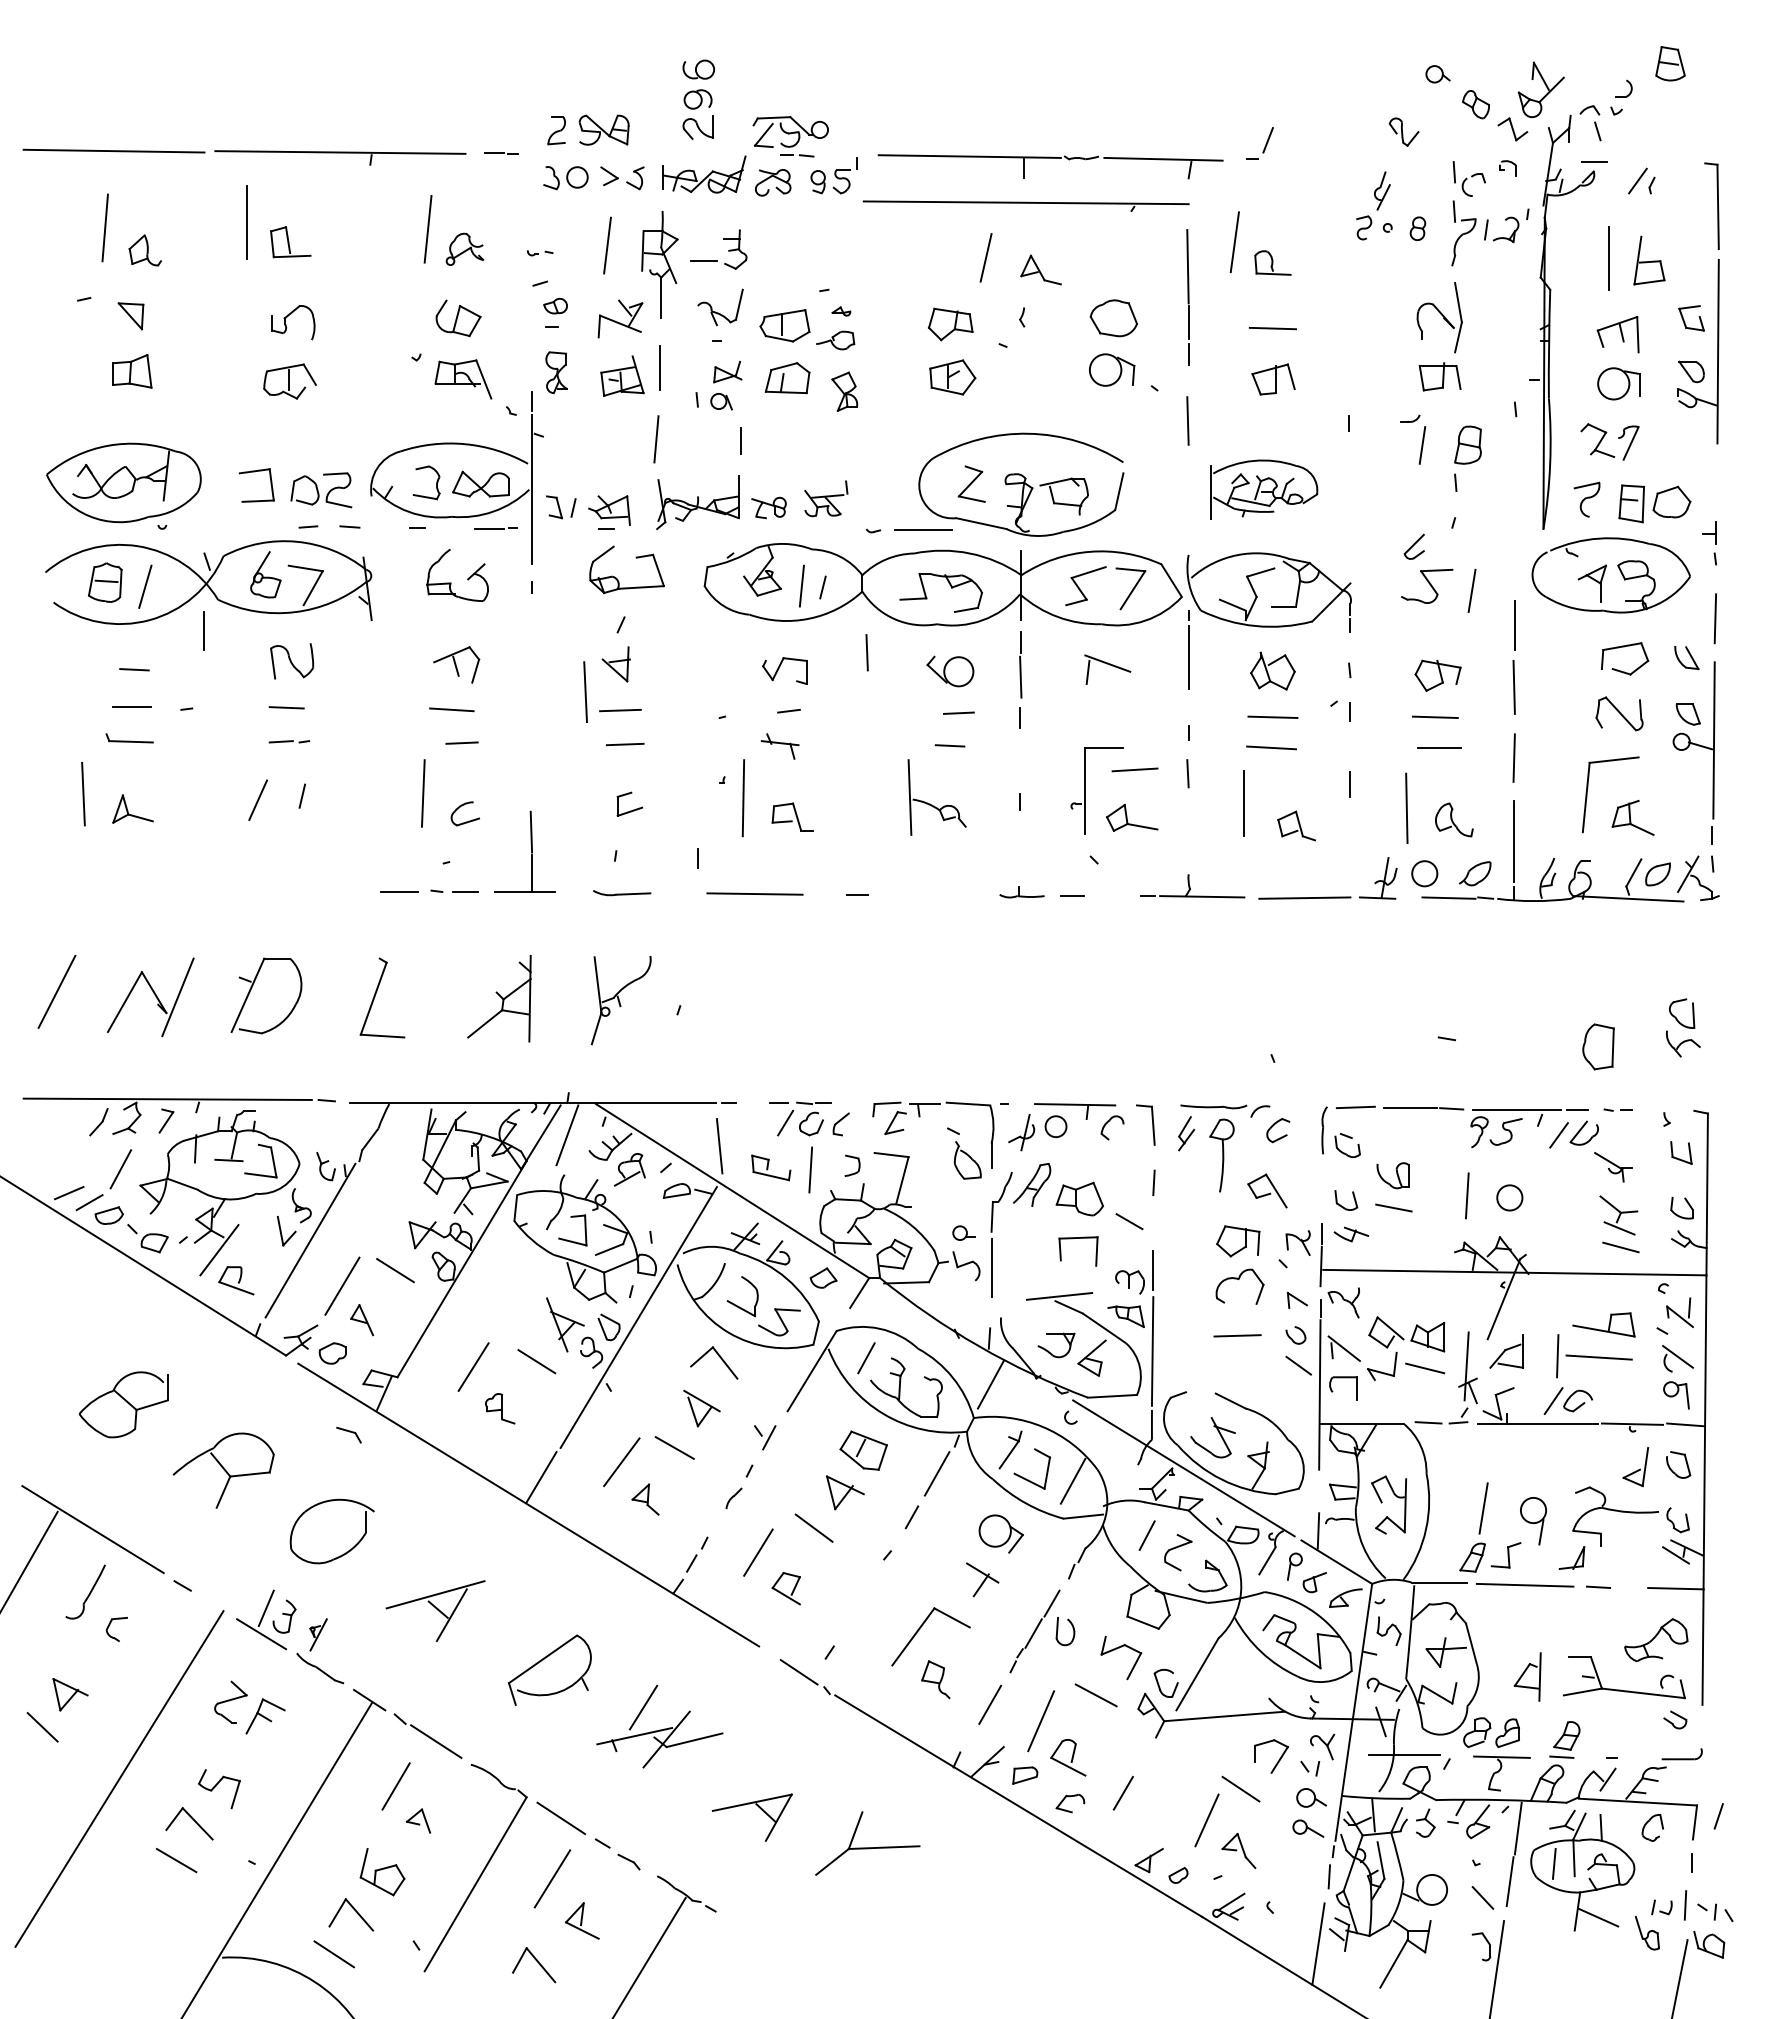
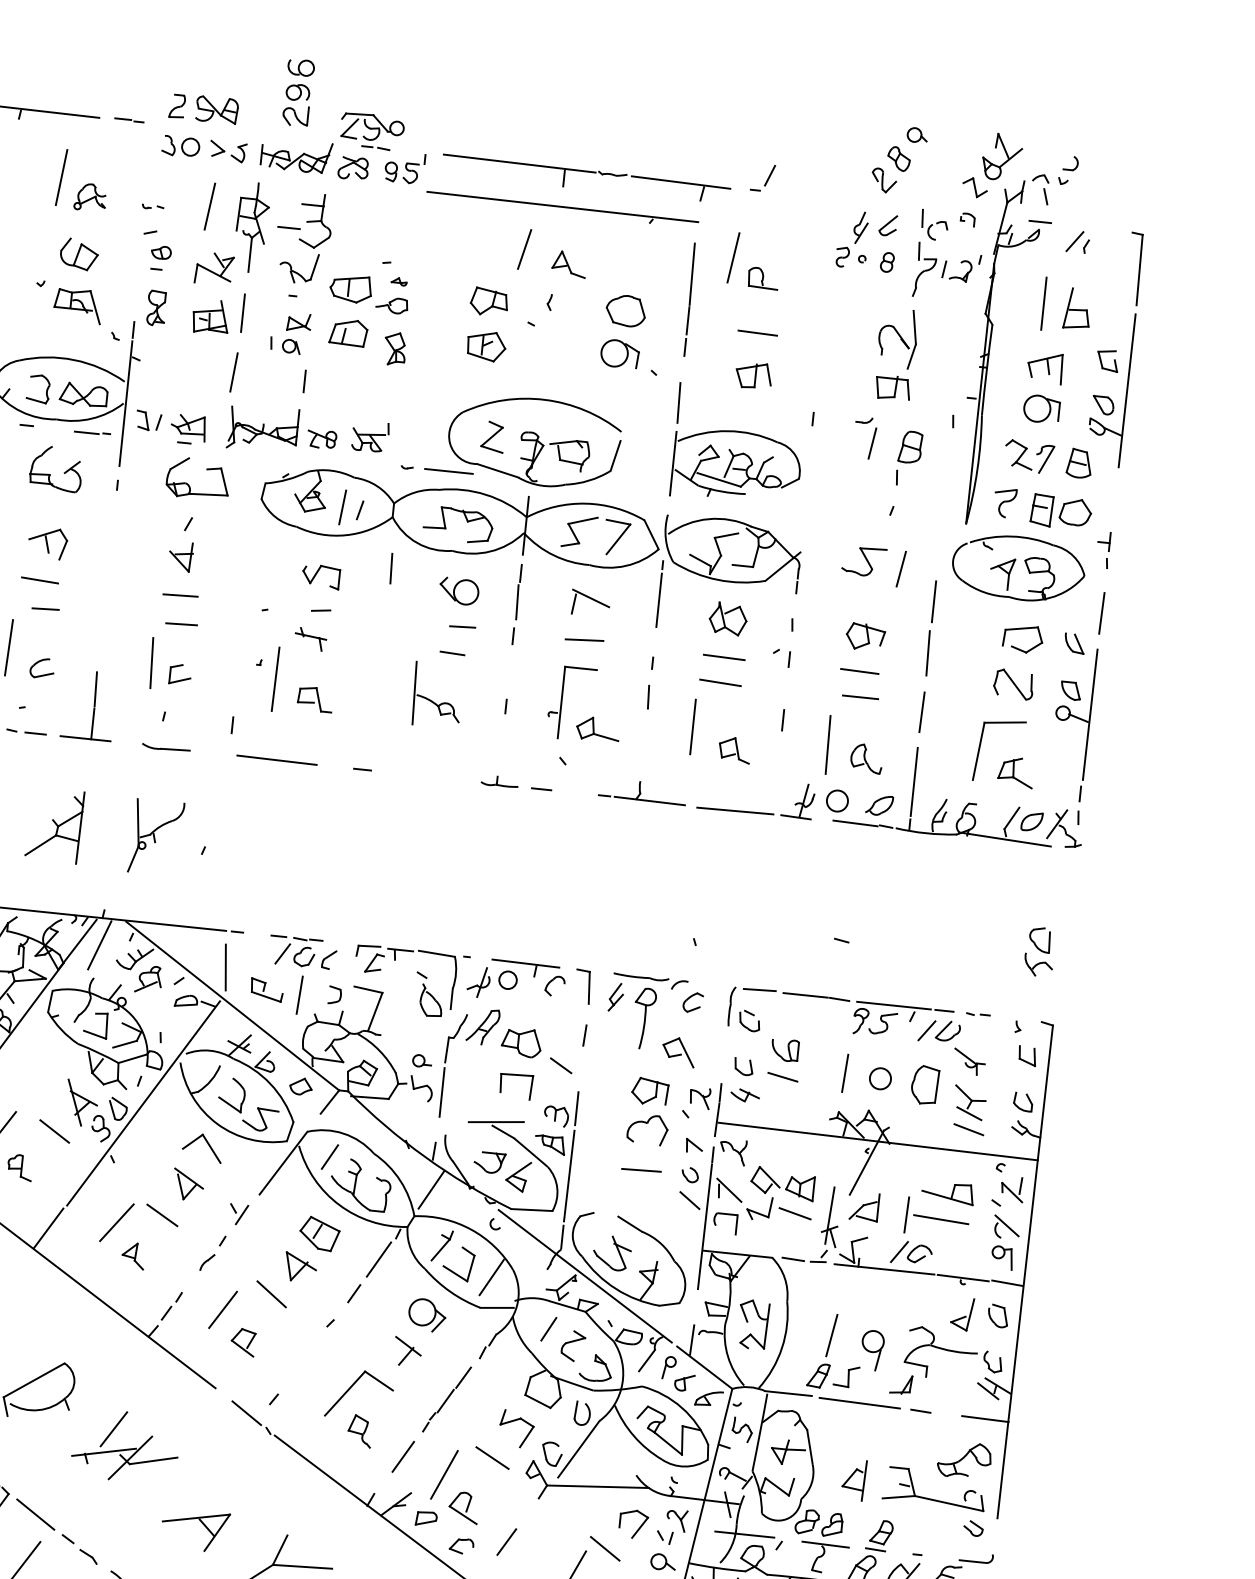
part: (1670, 63) -> (1079, 463), moved
part: (1475, 104) -> (898, 158), moved
part: (735, 249) -> (316, 220), size x1.67
part: (1264, 489) -> (736, 466), size x1.43
part: (1413, 546) -> (887, 225), moved
line: (585, 691) -> (151, 662), moved
line: (1134, 769) -> (584, 639), moved
part: (1598, 1046) -> (925, 1084), moved
part: (1058, 1630) -> (576, 1412), moved

